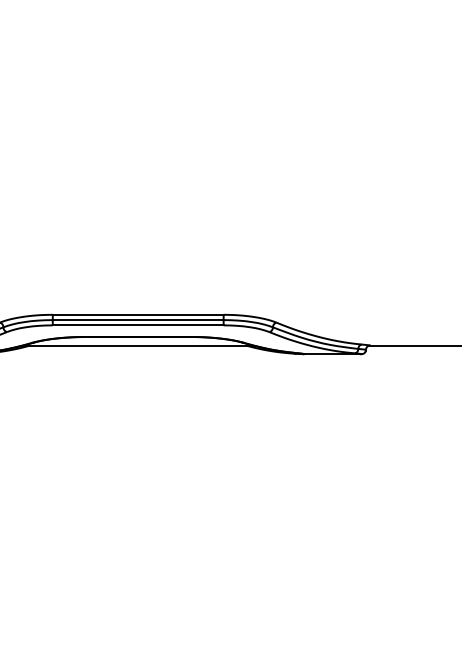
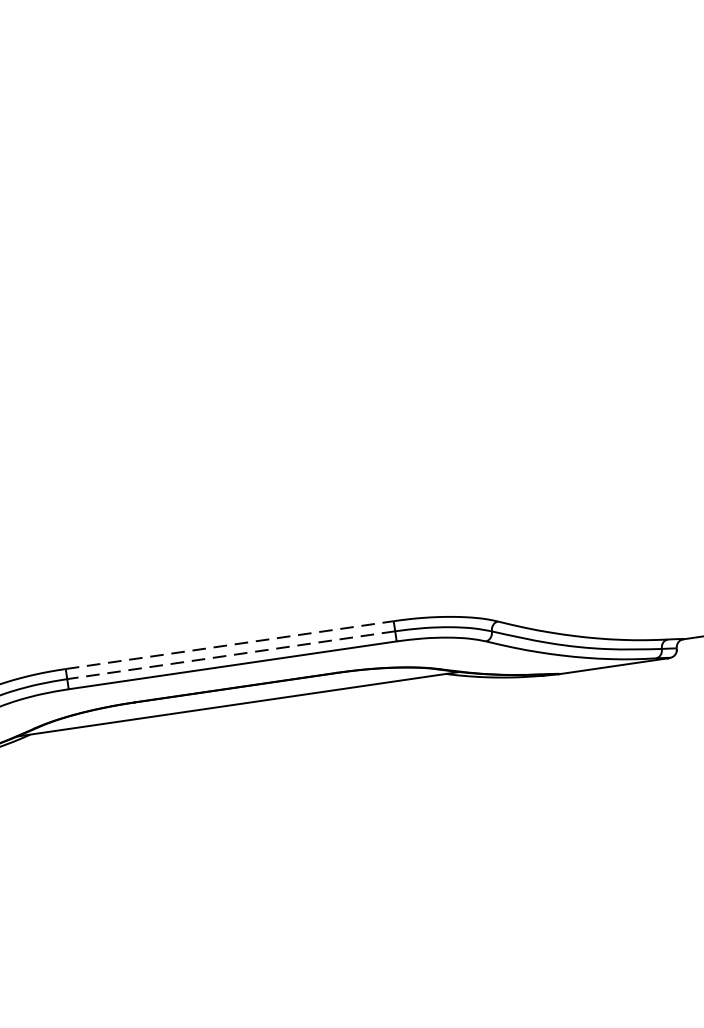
line: (138, 314) -> (230, 644), solid -> dashed
line: (137, 320) -> (229, 656), solid -> dashed

